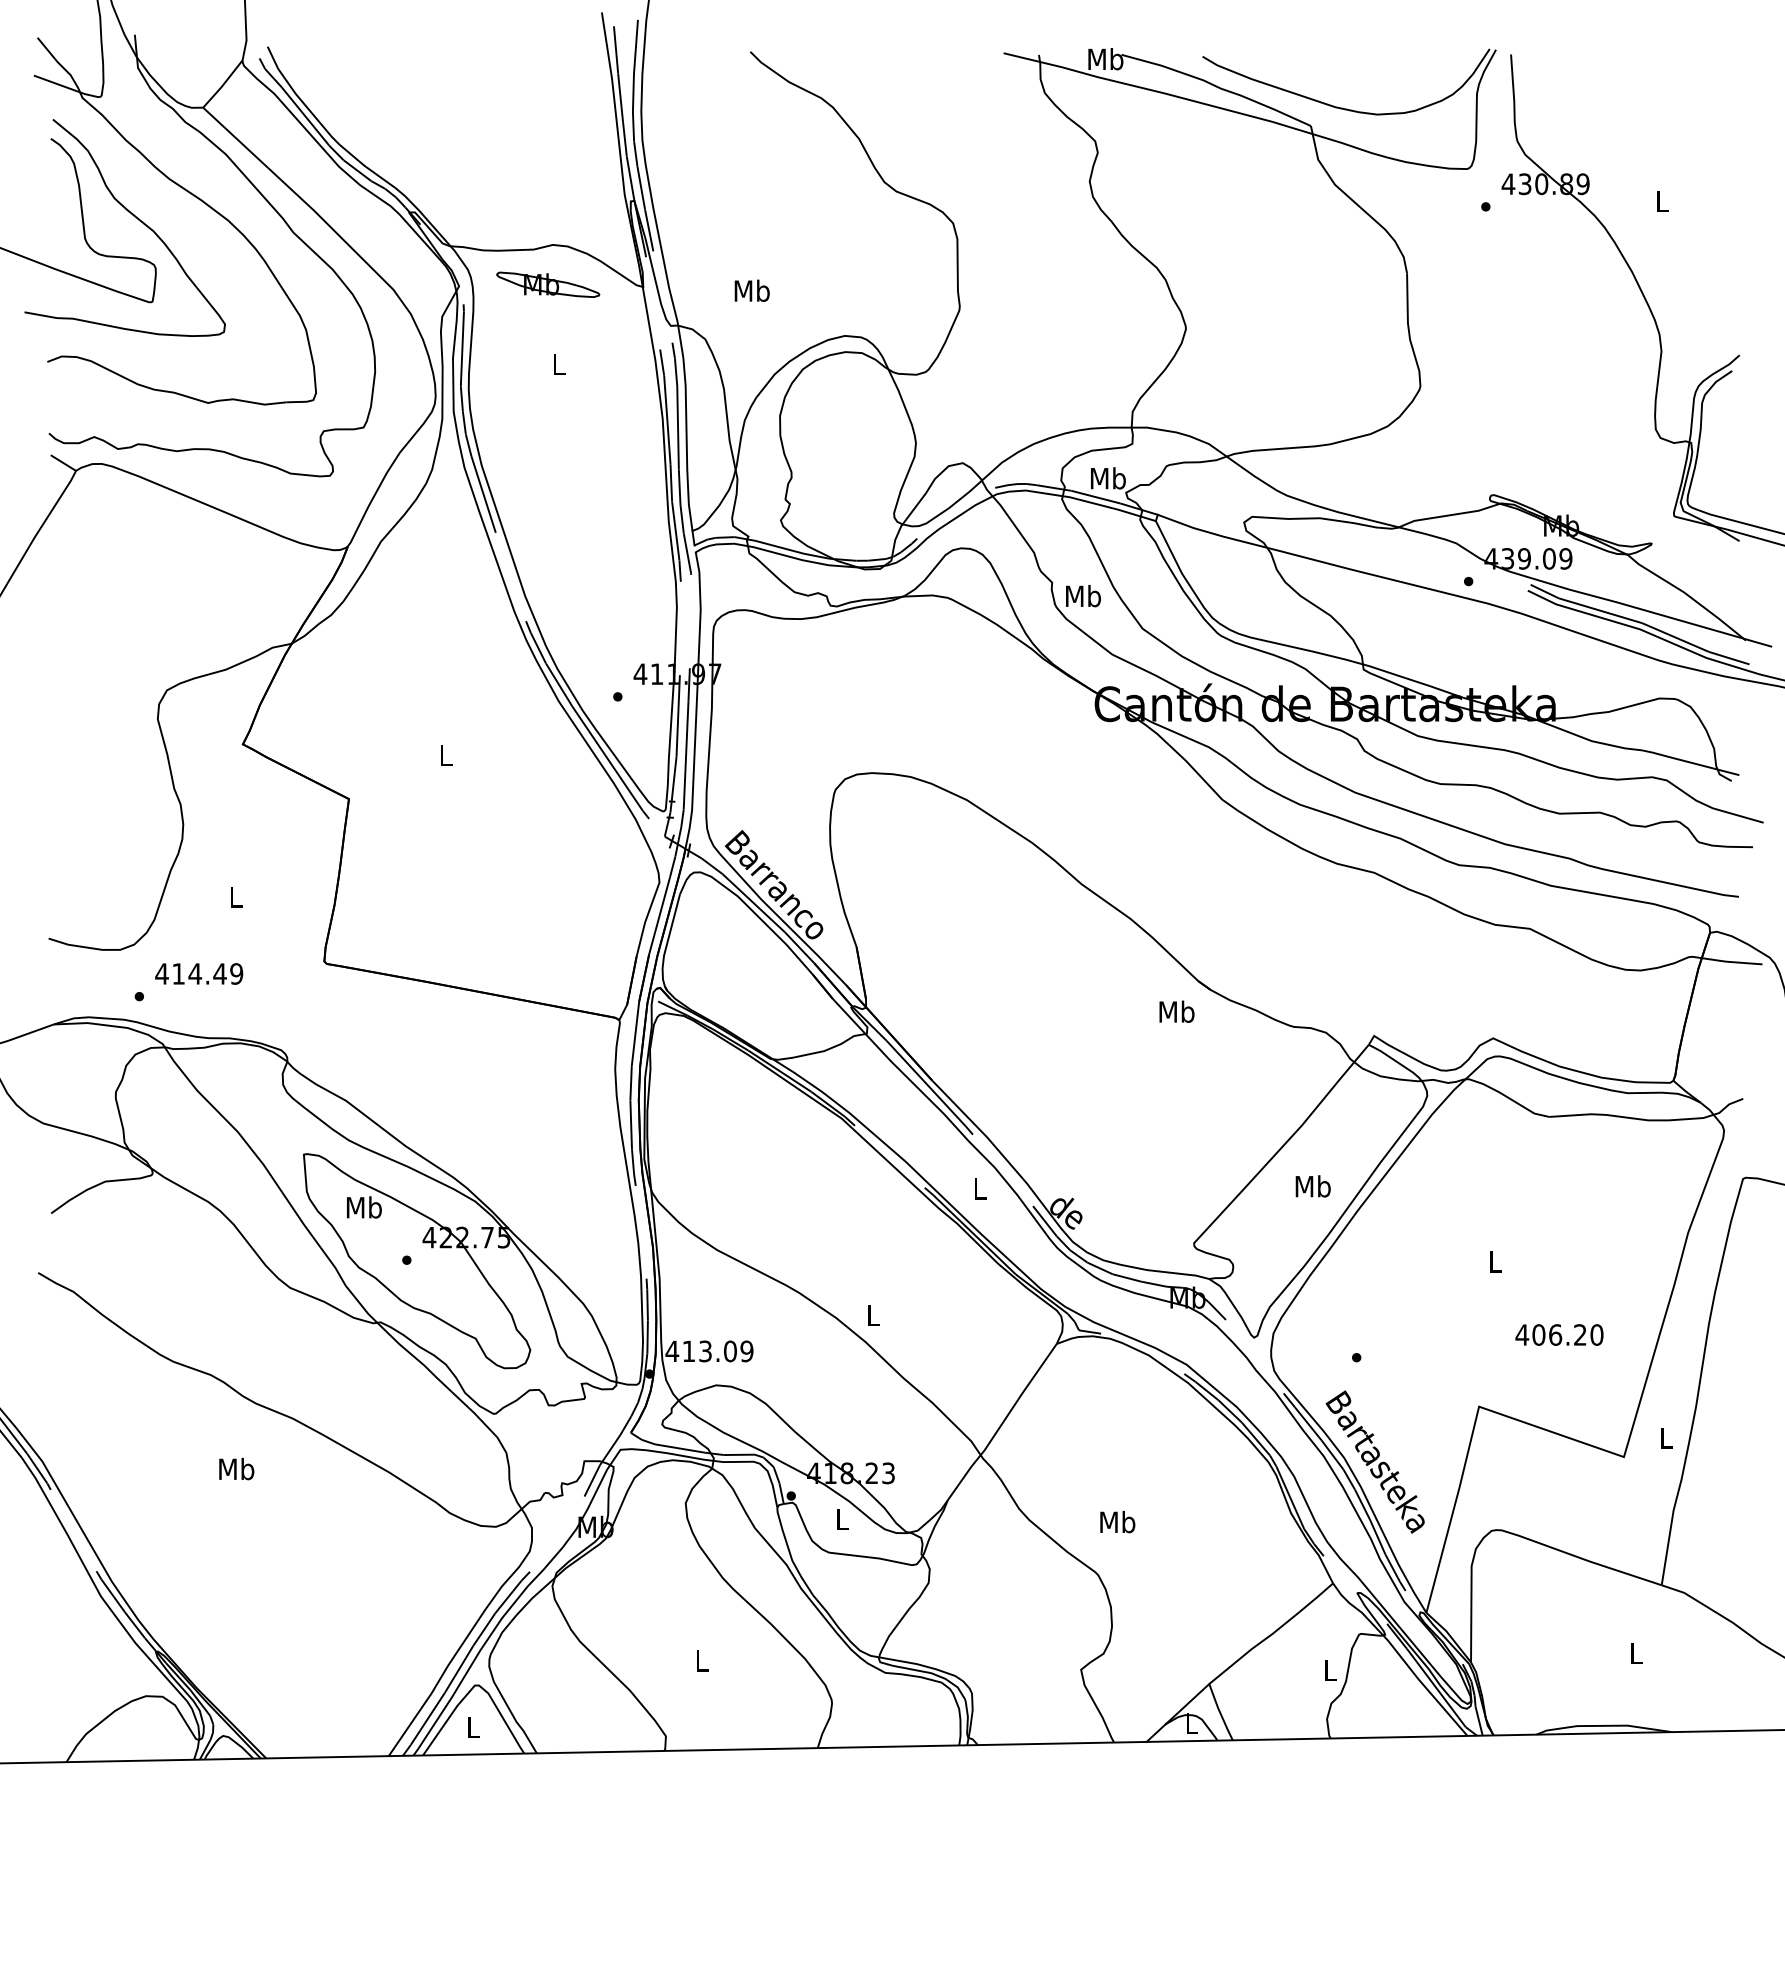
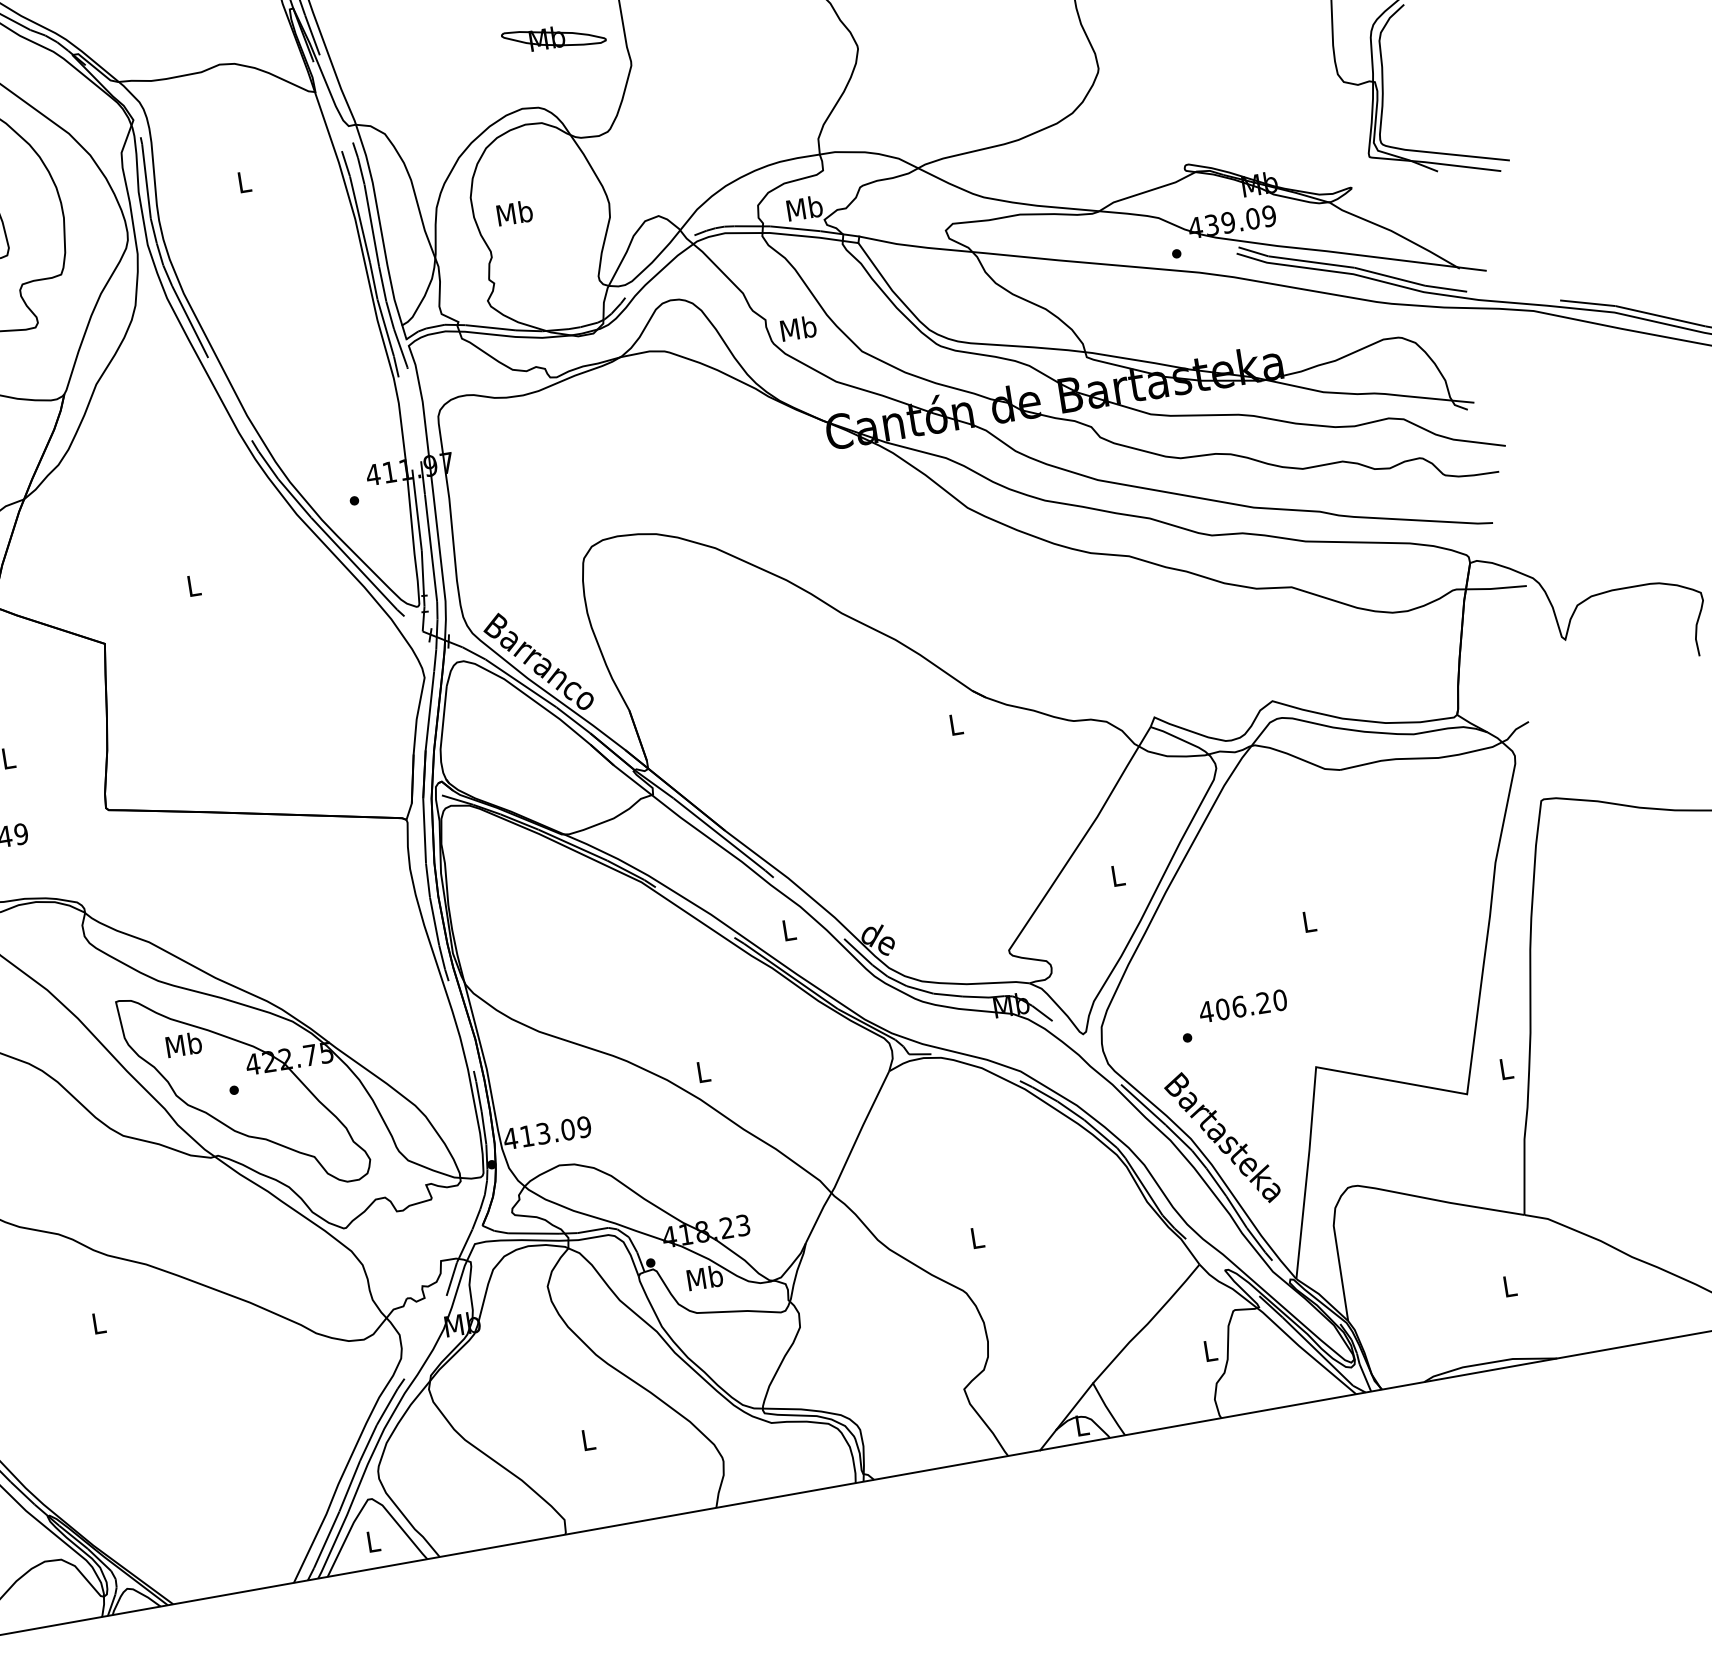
part: (548, 284) -> (554, 37), moved
text: (751, 290) -> (514, 212), moved
text: (1176, 1011) -> (955, 724), Mb -> L
text: (1312, 1186) -> (1117, 875), Mb -> L
text: (1559, 1334) -> (1243, 1005), moved
text: (236, 1468) -> (98, 1322), Mb -> L
text: (842, 1519) -> (705, 1278), L -> Mb
text: (1117, 1521) -> (976, 1237), Mb -> L

